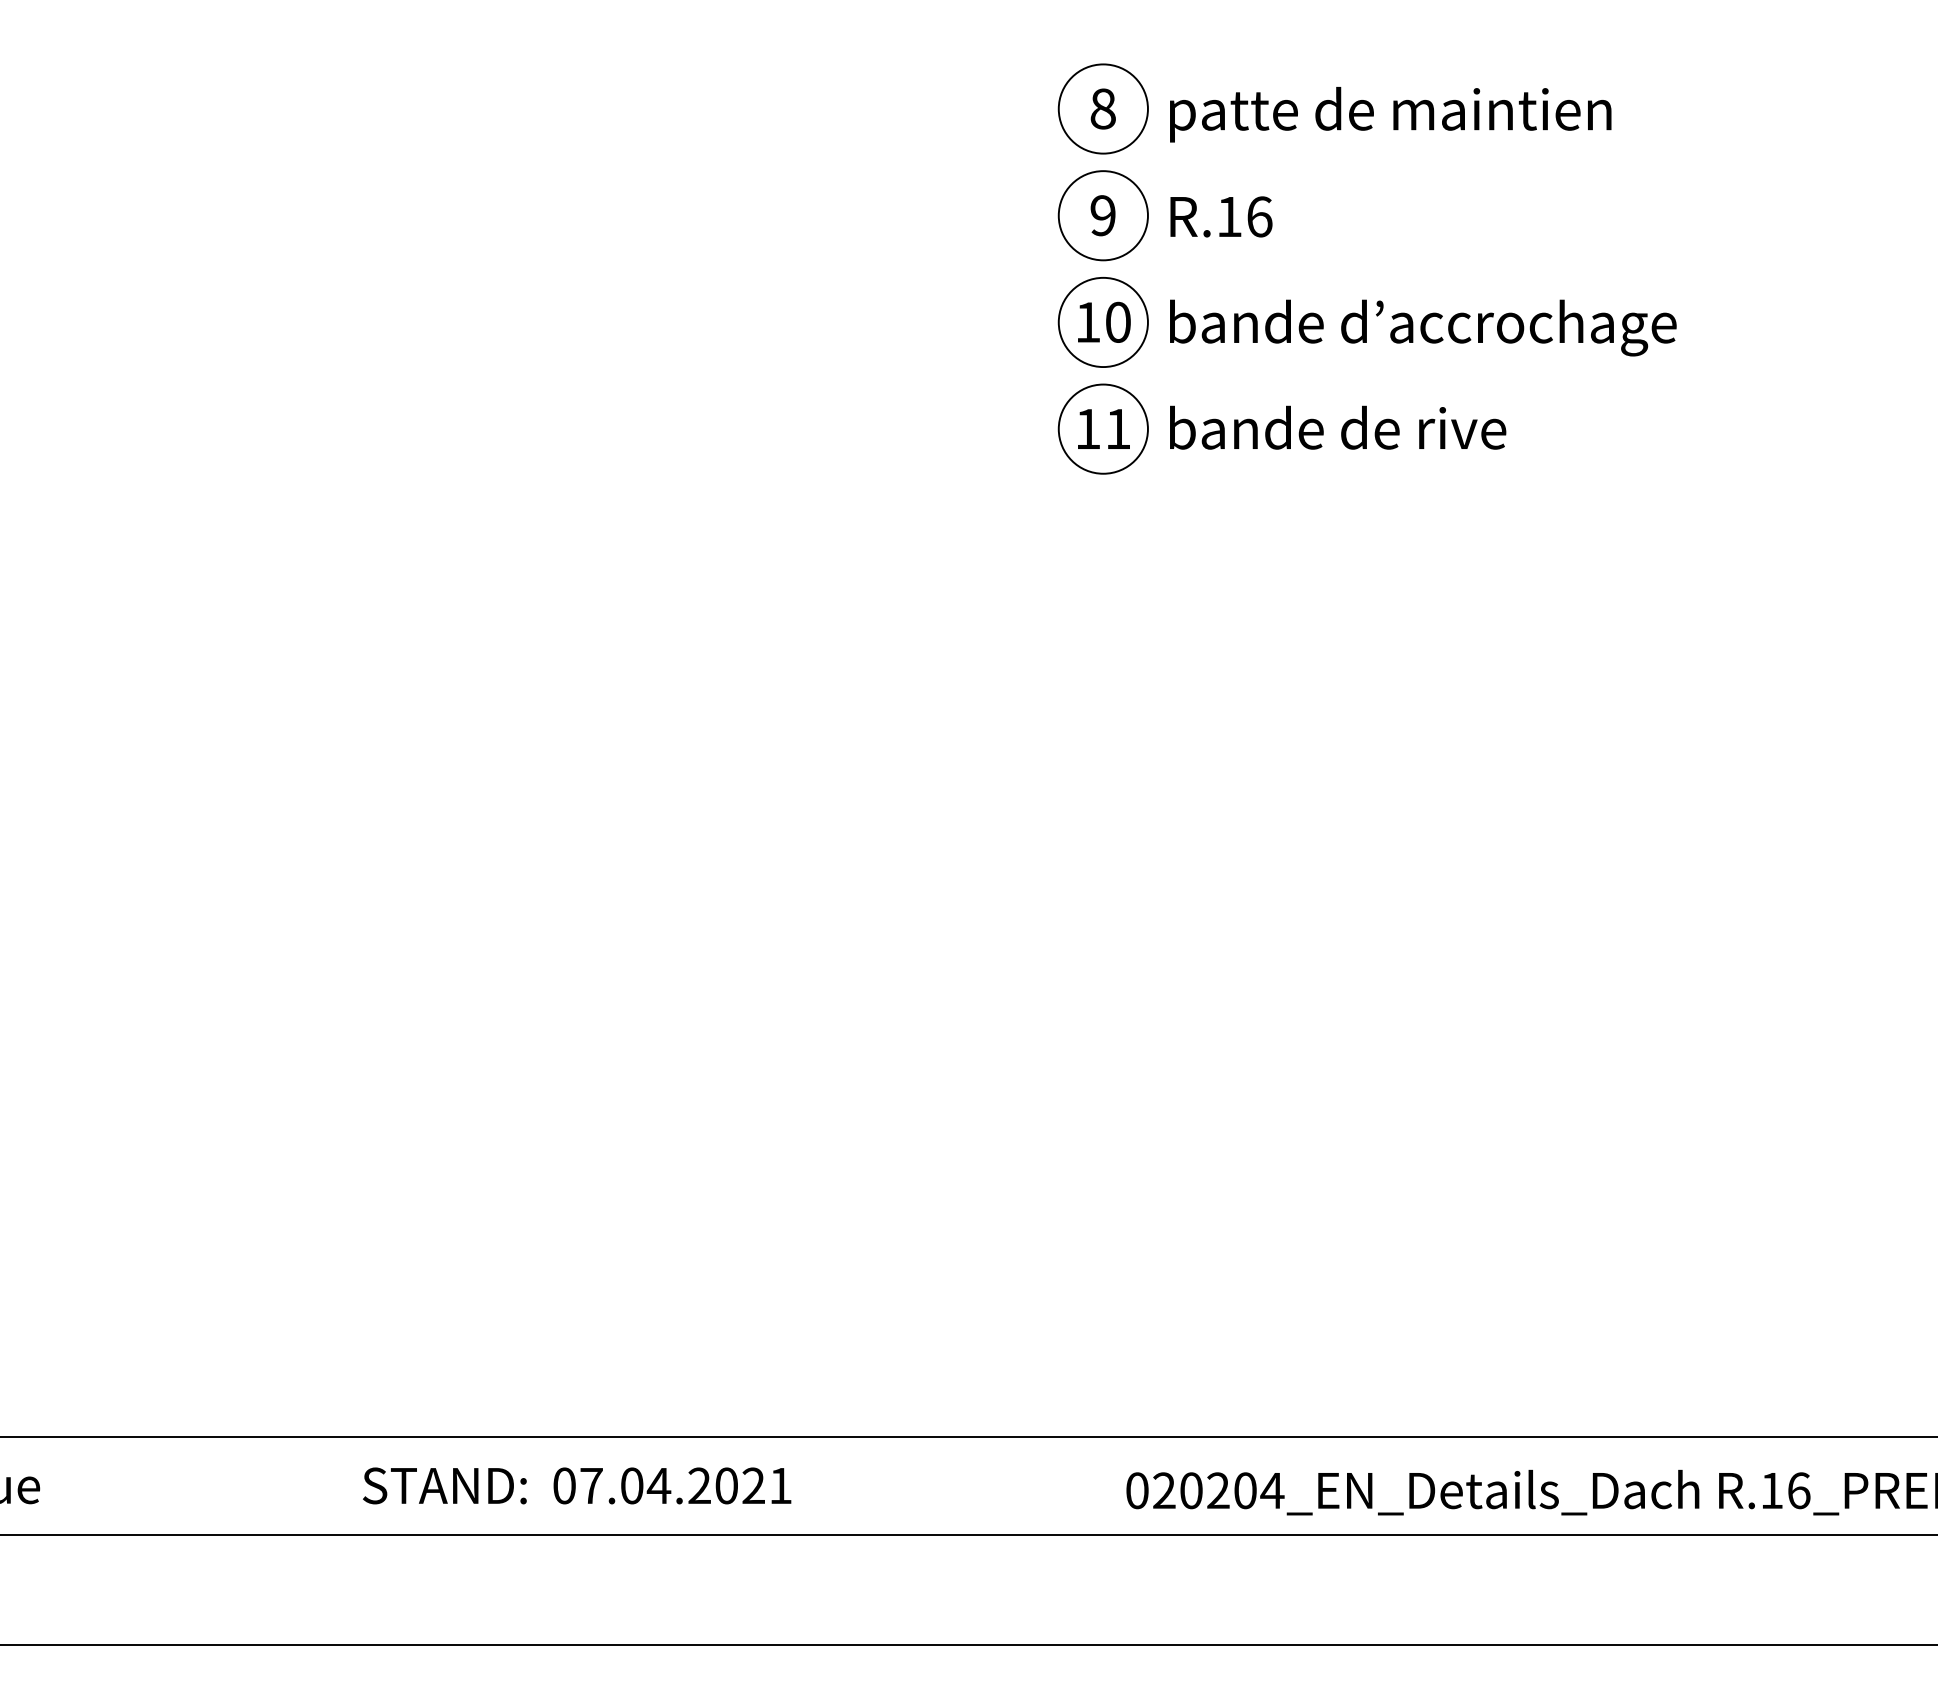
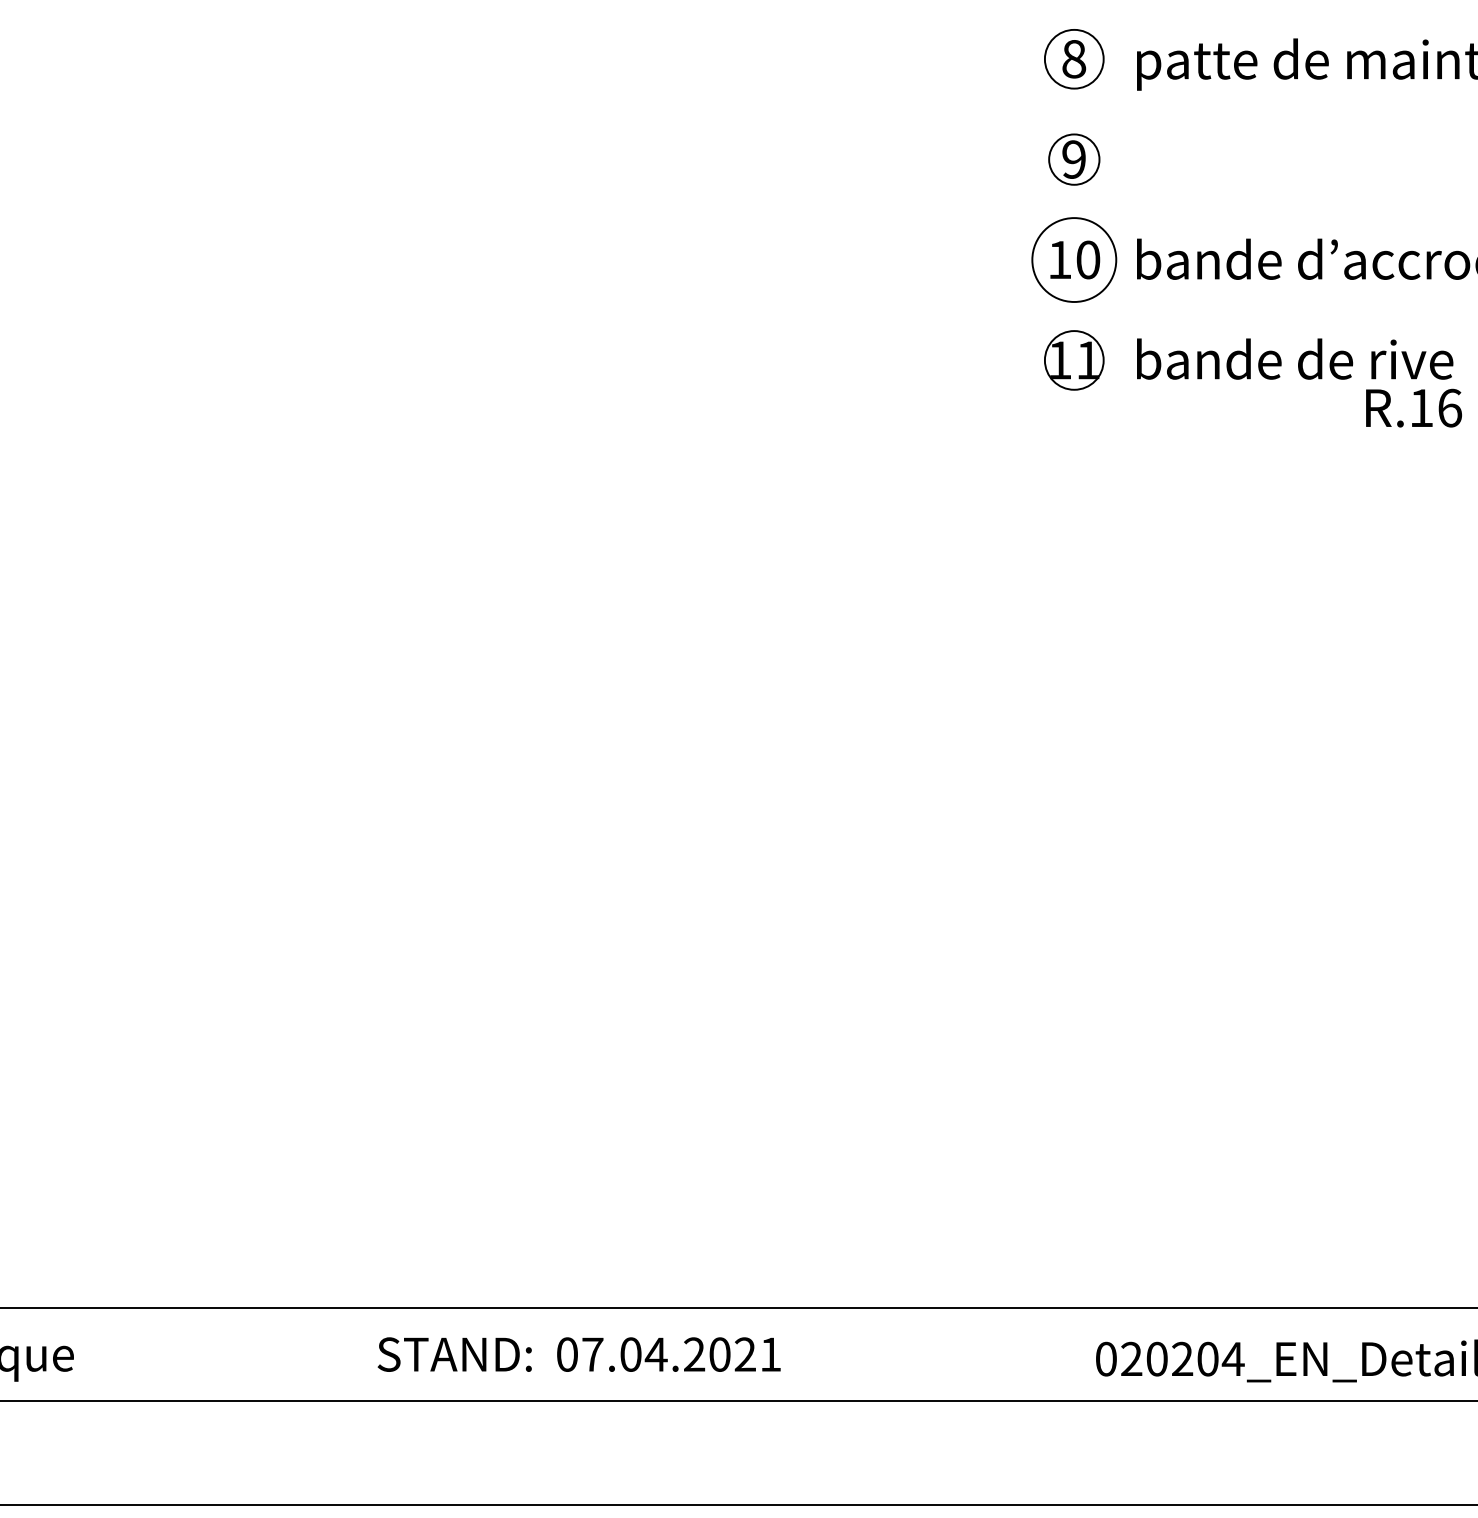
circle: (1102, 108) -> (1073, 58), size x0.7
circle: (1102, 215) -> (1073, 159), size x0.6
text: (1221, 216) -> (1414, 407), moved
circle: (1102, 428) -> (1073, 359), size x0.7

